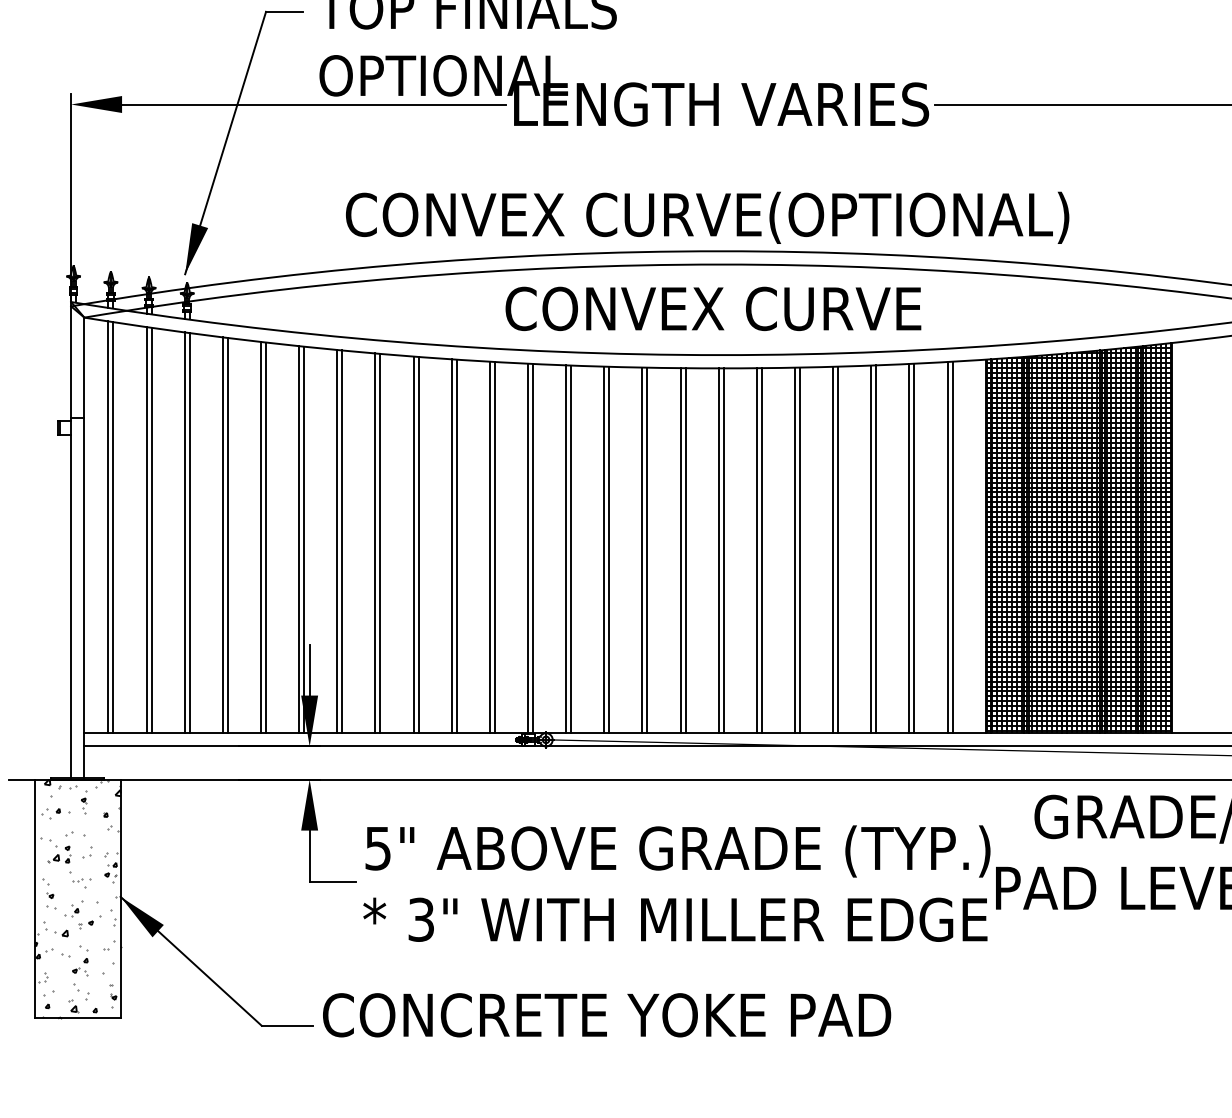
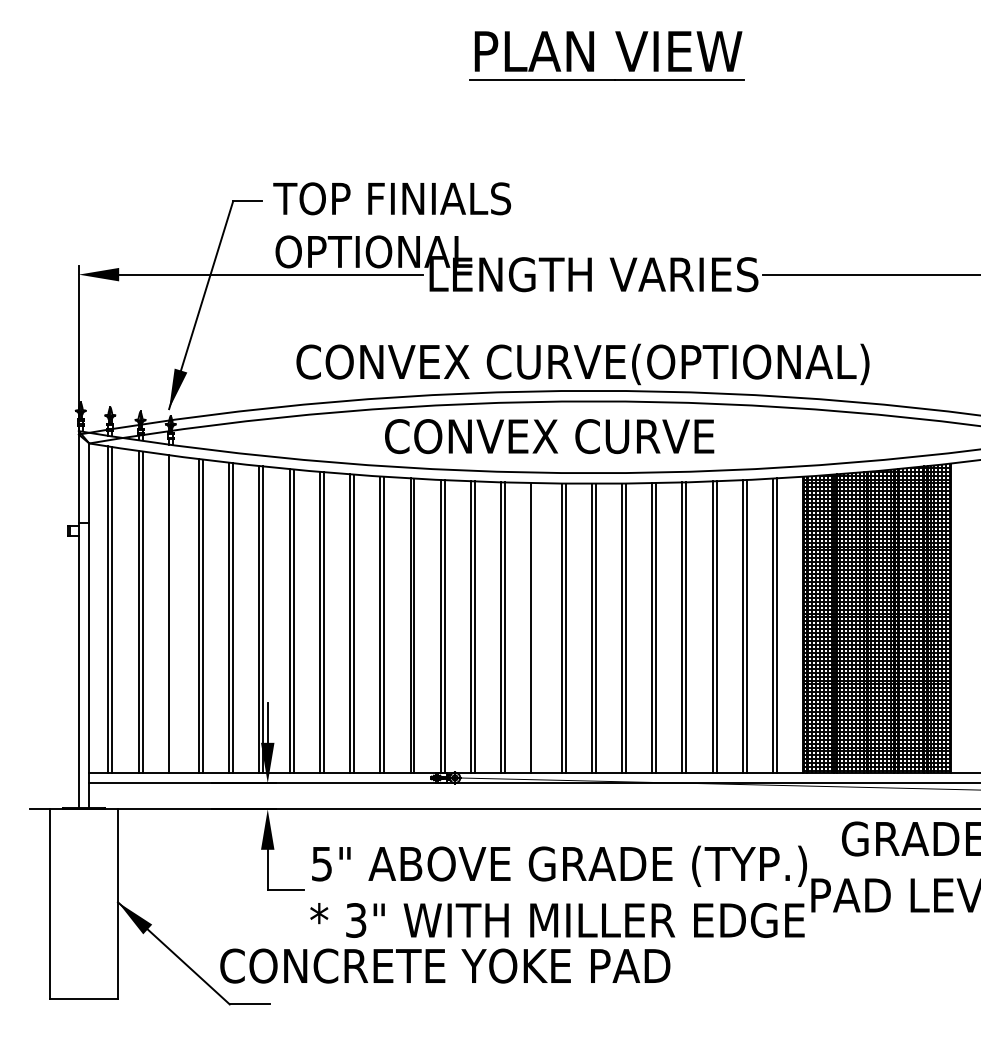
text: (713, 308) -> (549, 436), moved
line: (189, 532) -> (172, 613), removed
line: (647, 549) -> (535, 627), removed
hatch: (77, 898) -> (83, 903), removed
text: (607, 1014) -> (445, 965), moved

